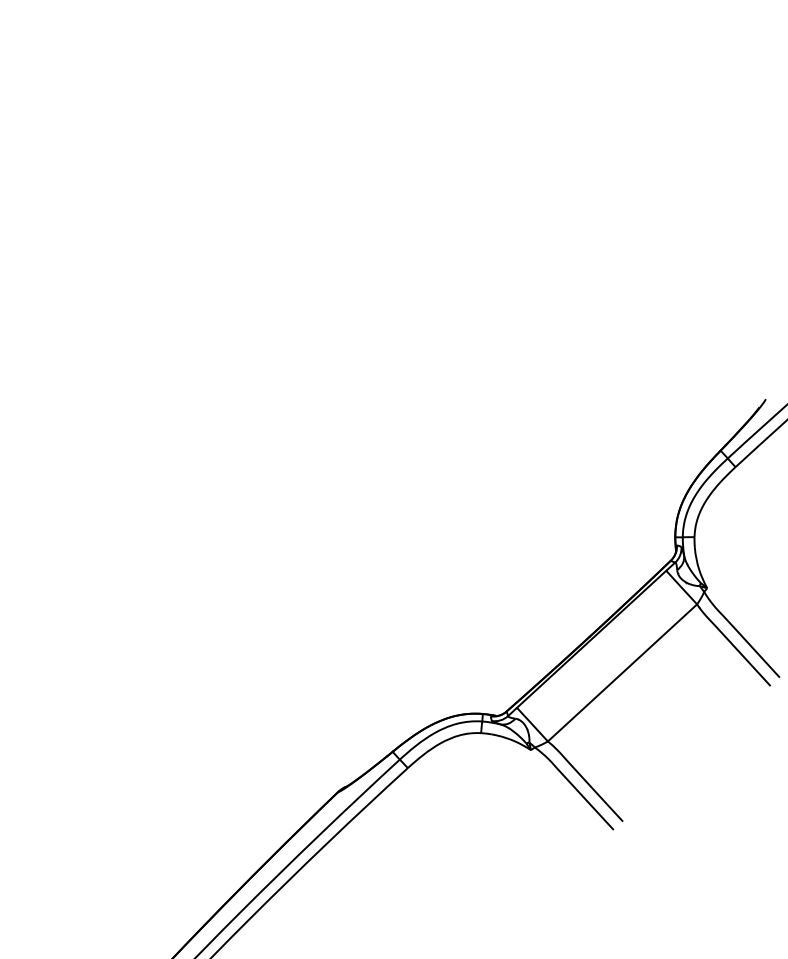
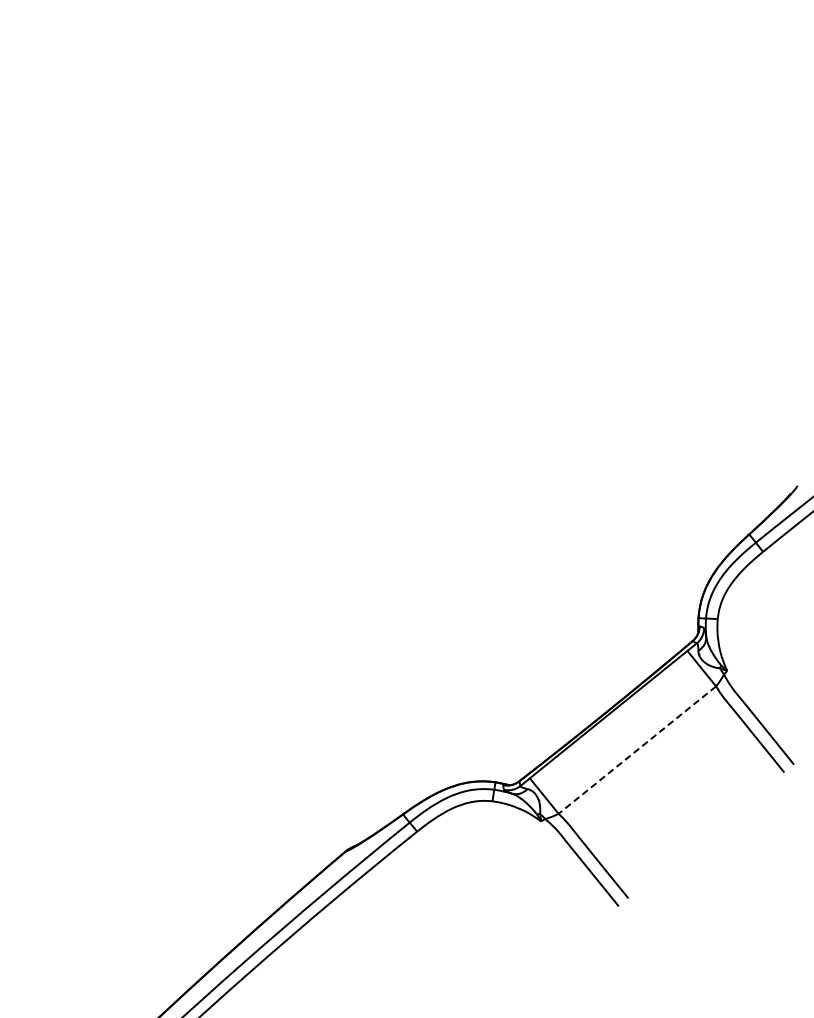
line: (621, 673) -> (636, 750), solid -> dashed

